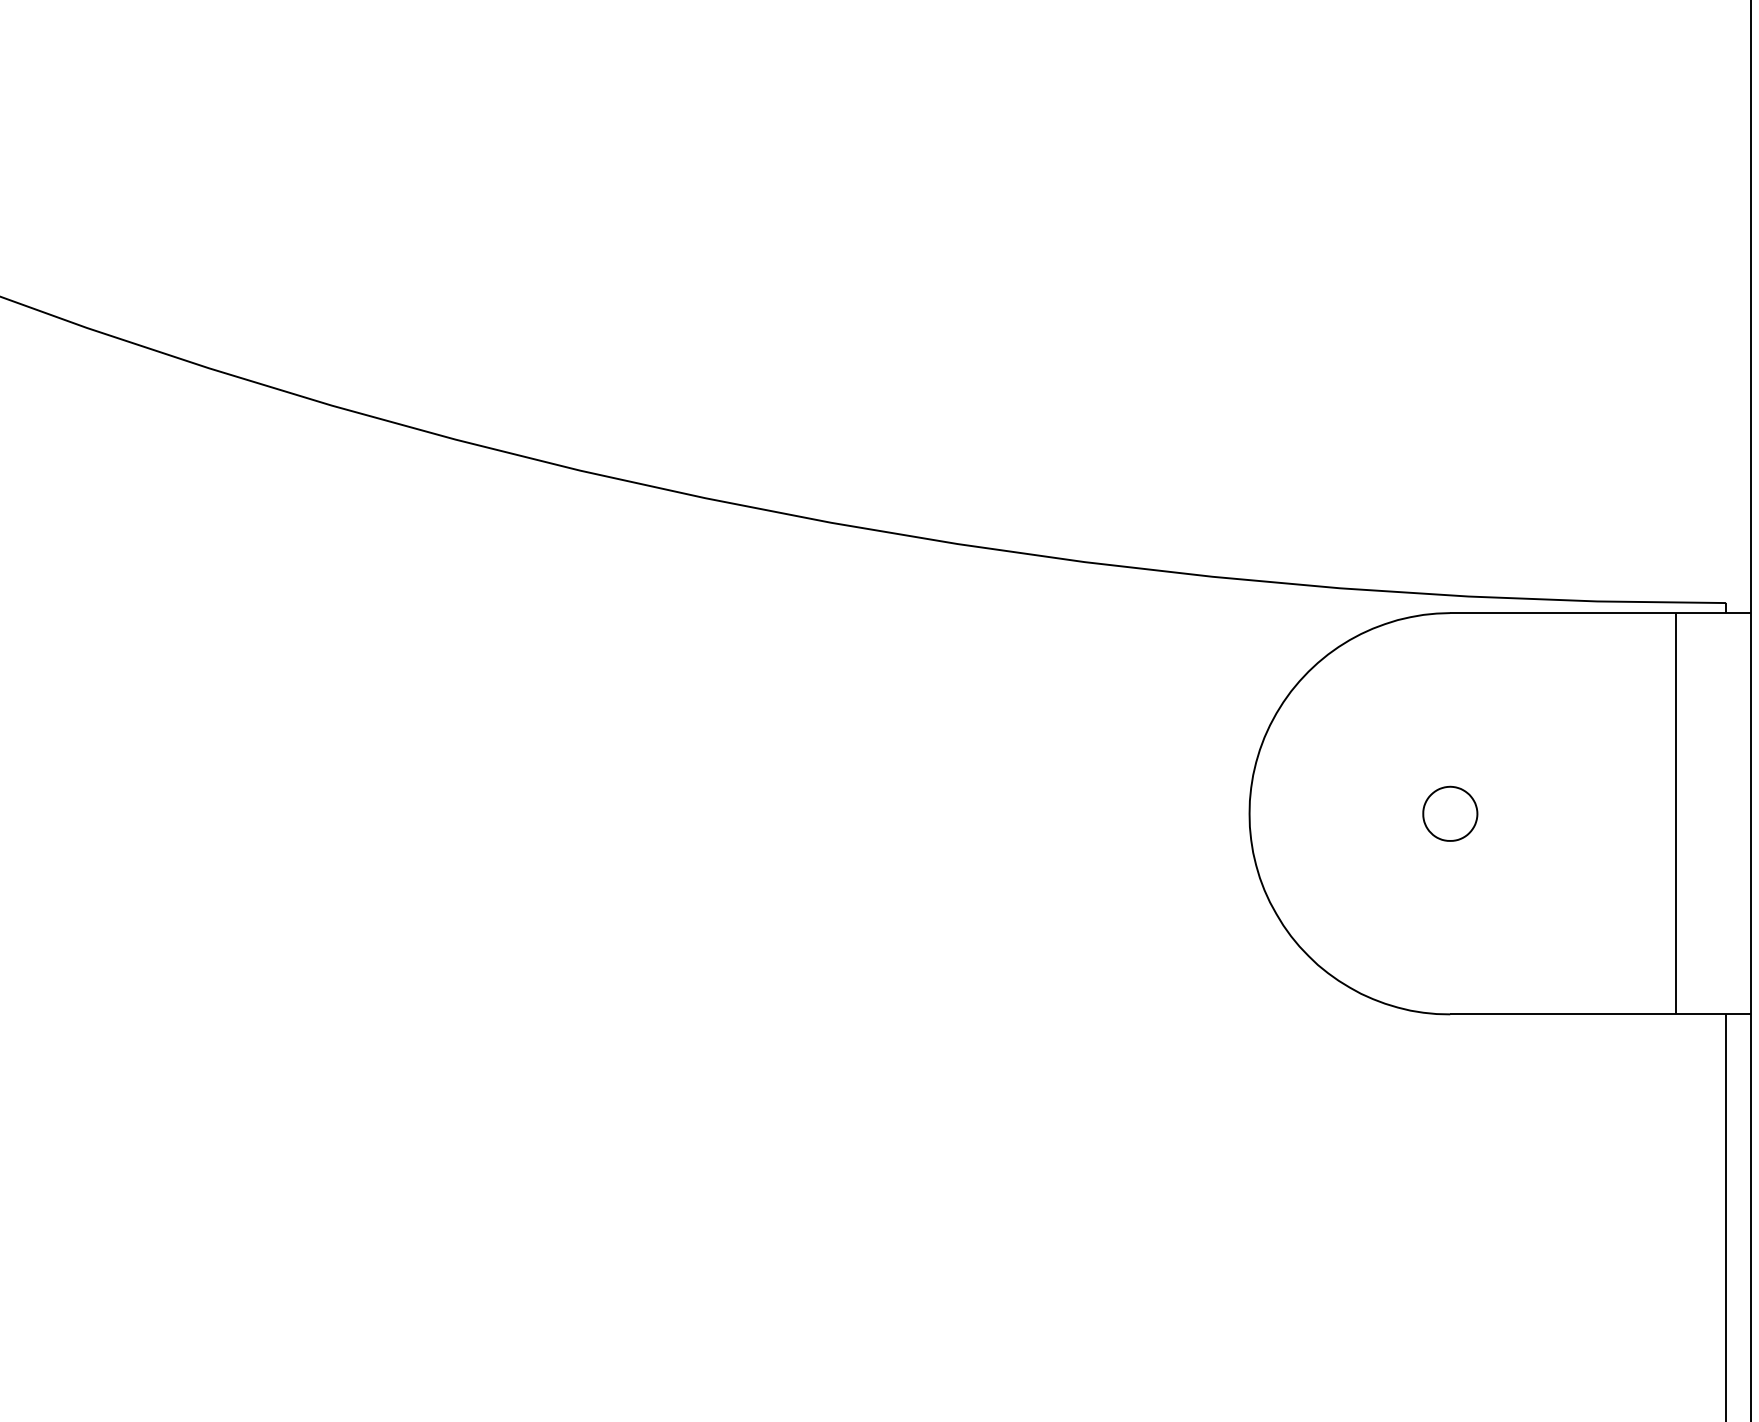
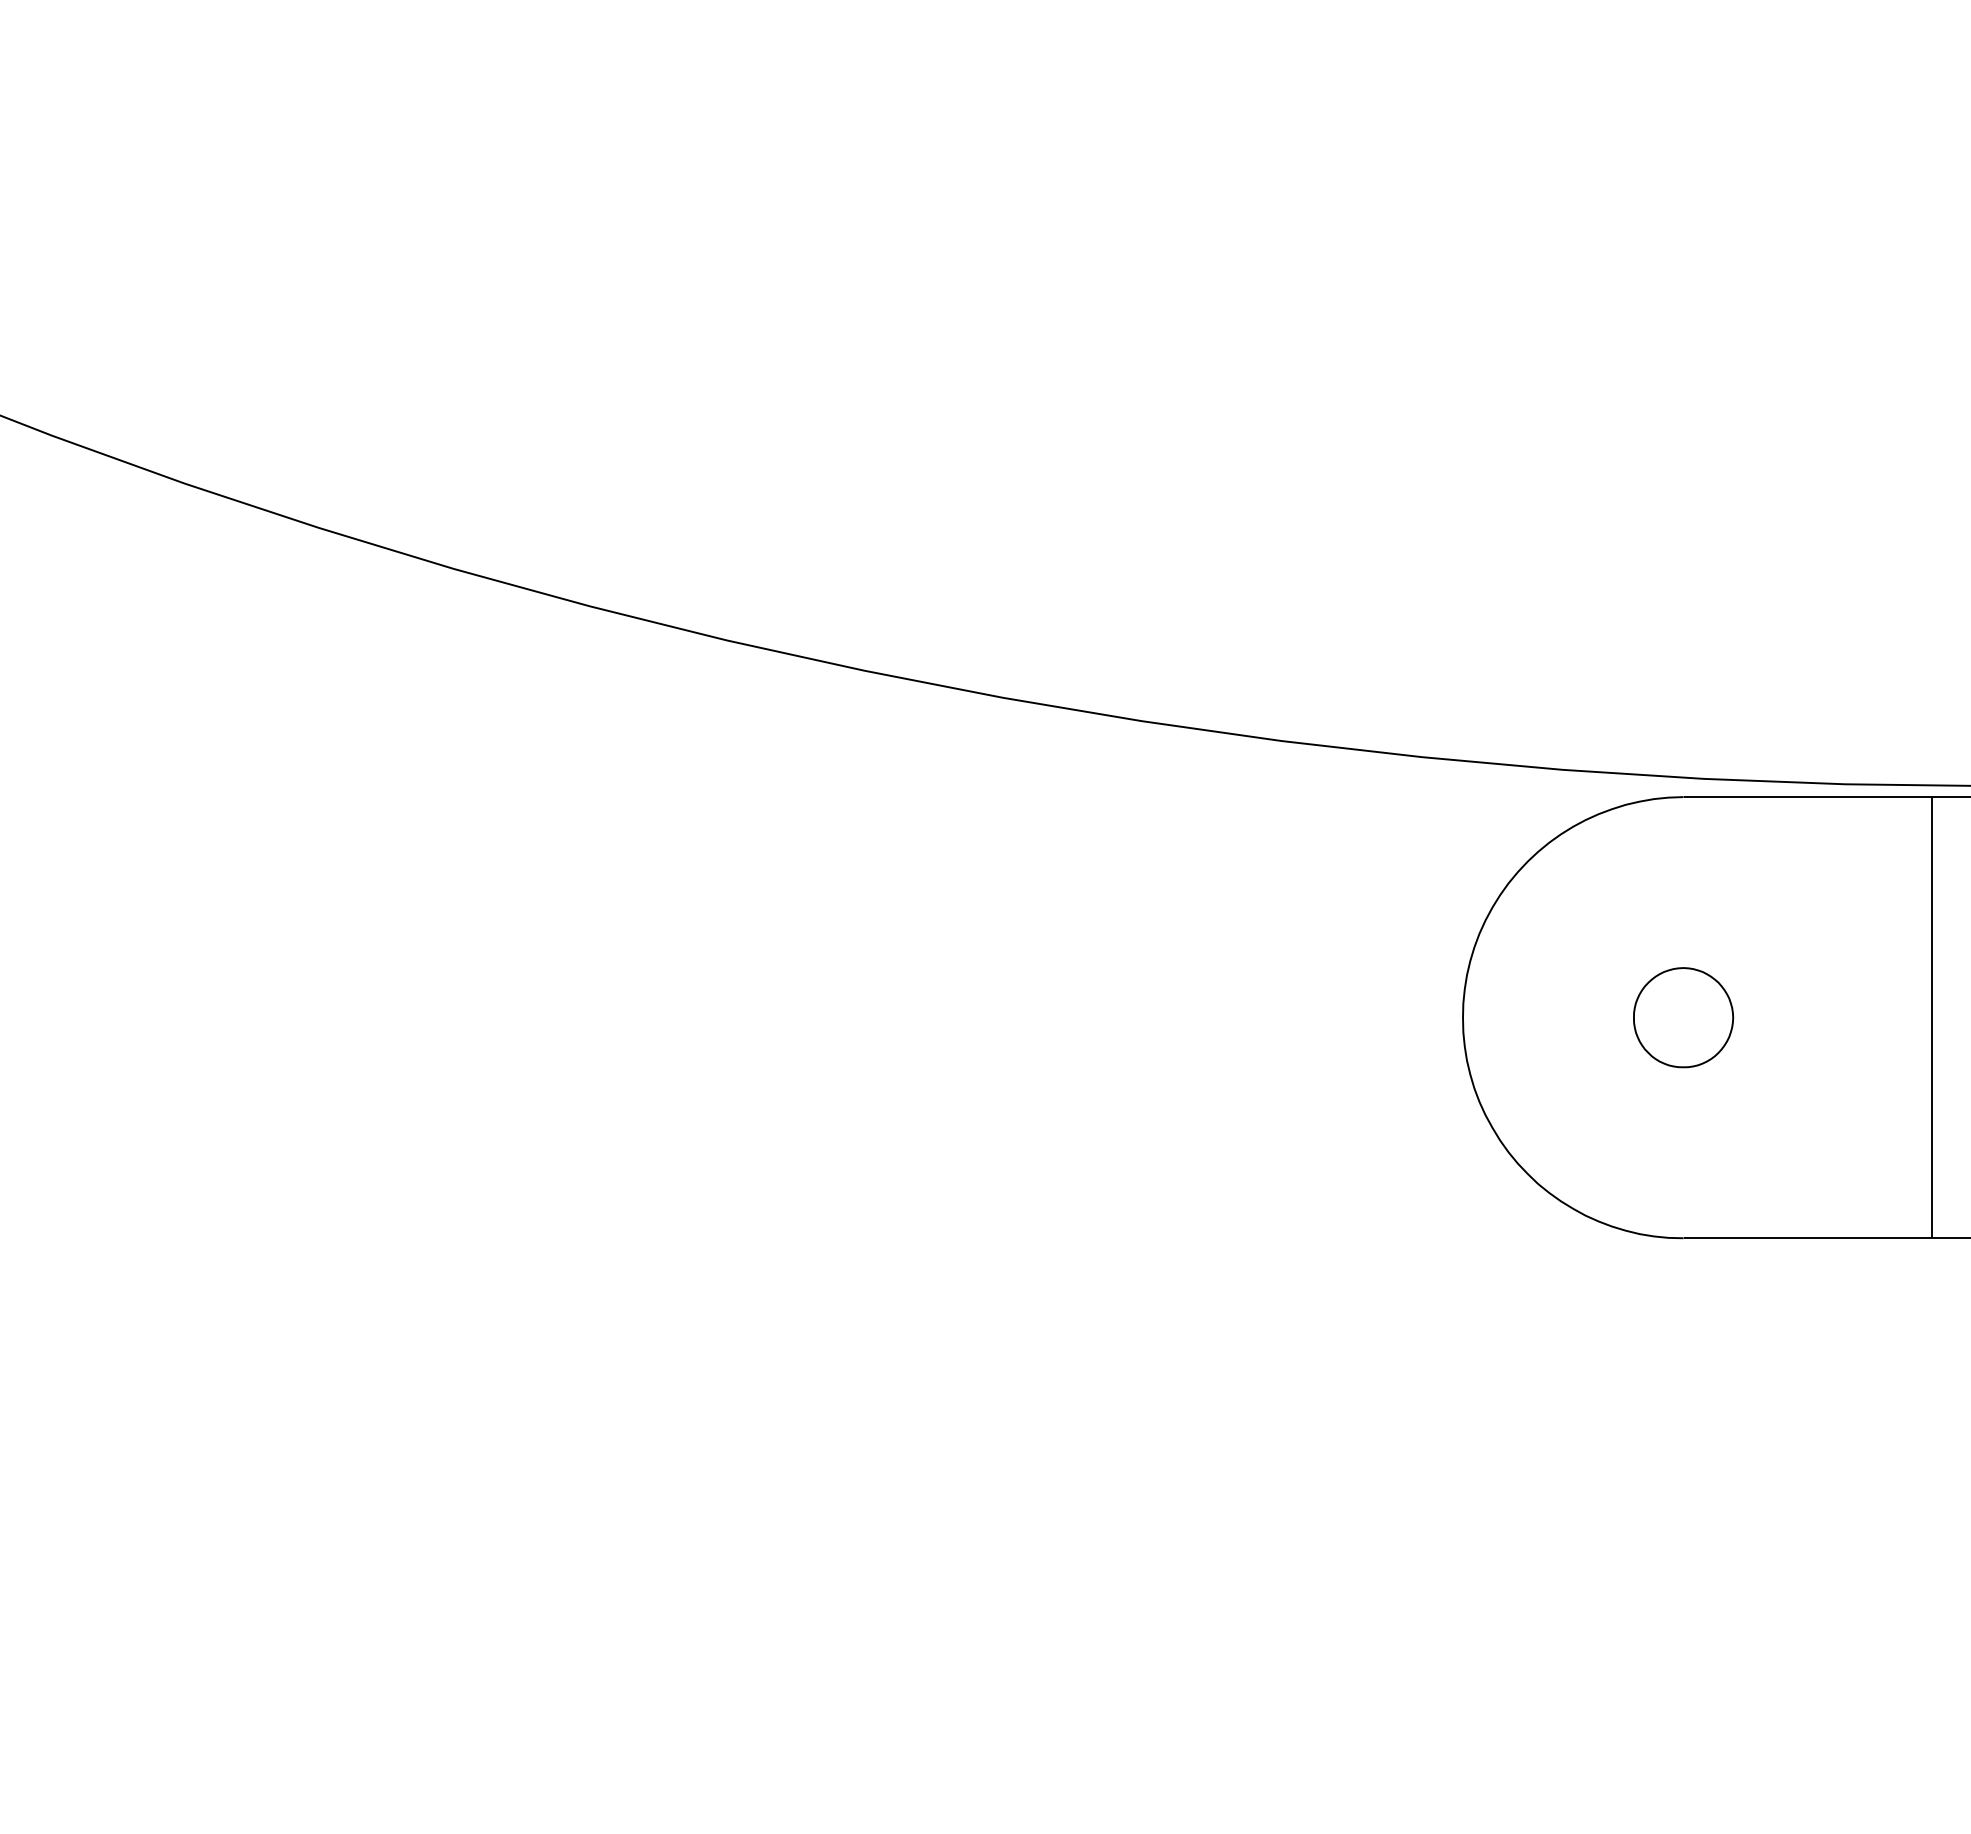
part: (1450, 813) -> (1683, 1017), size x1.67

